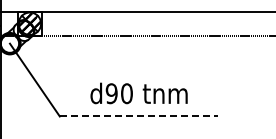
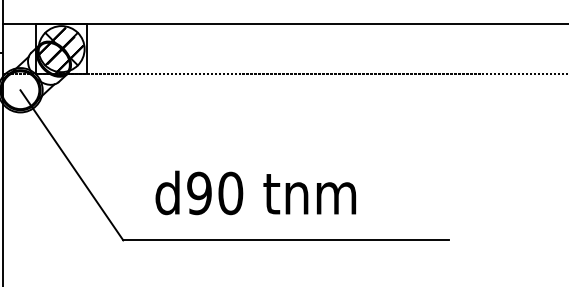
text: (138, 93) -> (254, 192), moved
line: (138, 116) -> (285, 240), dashed -> solid

